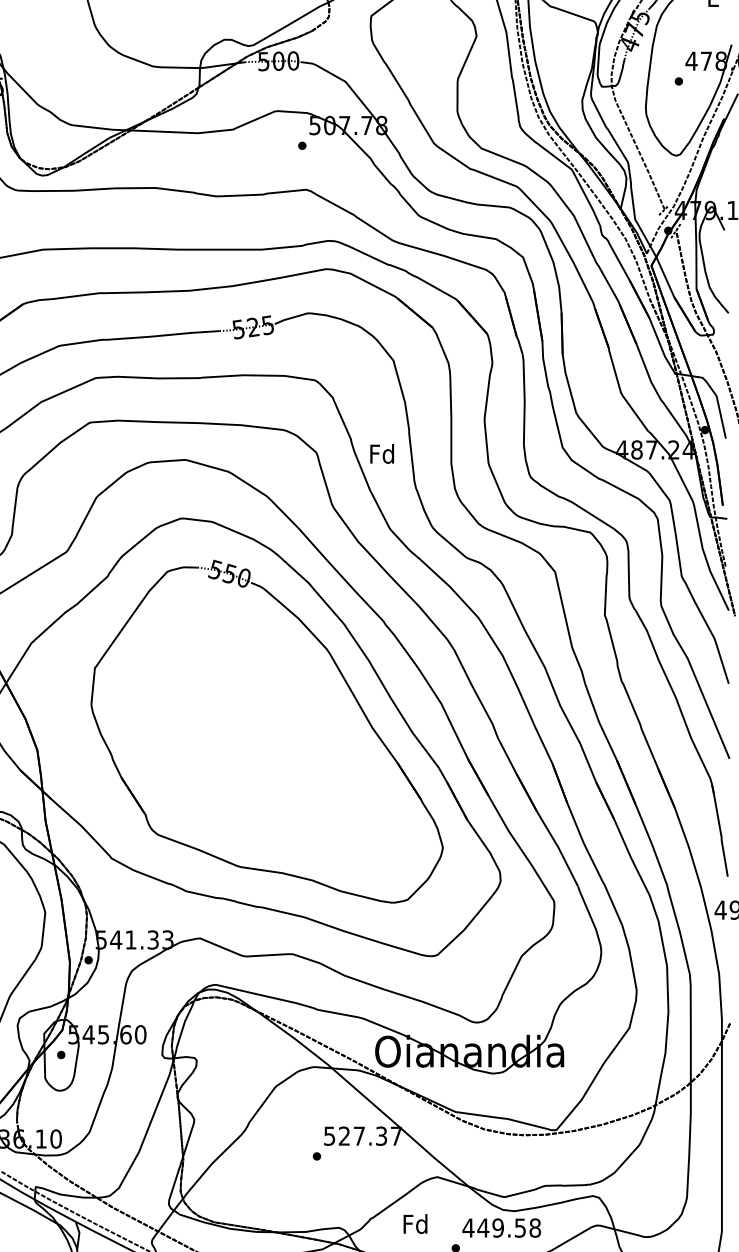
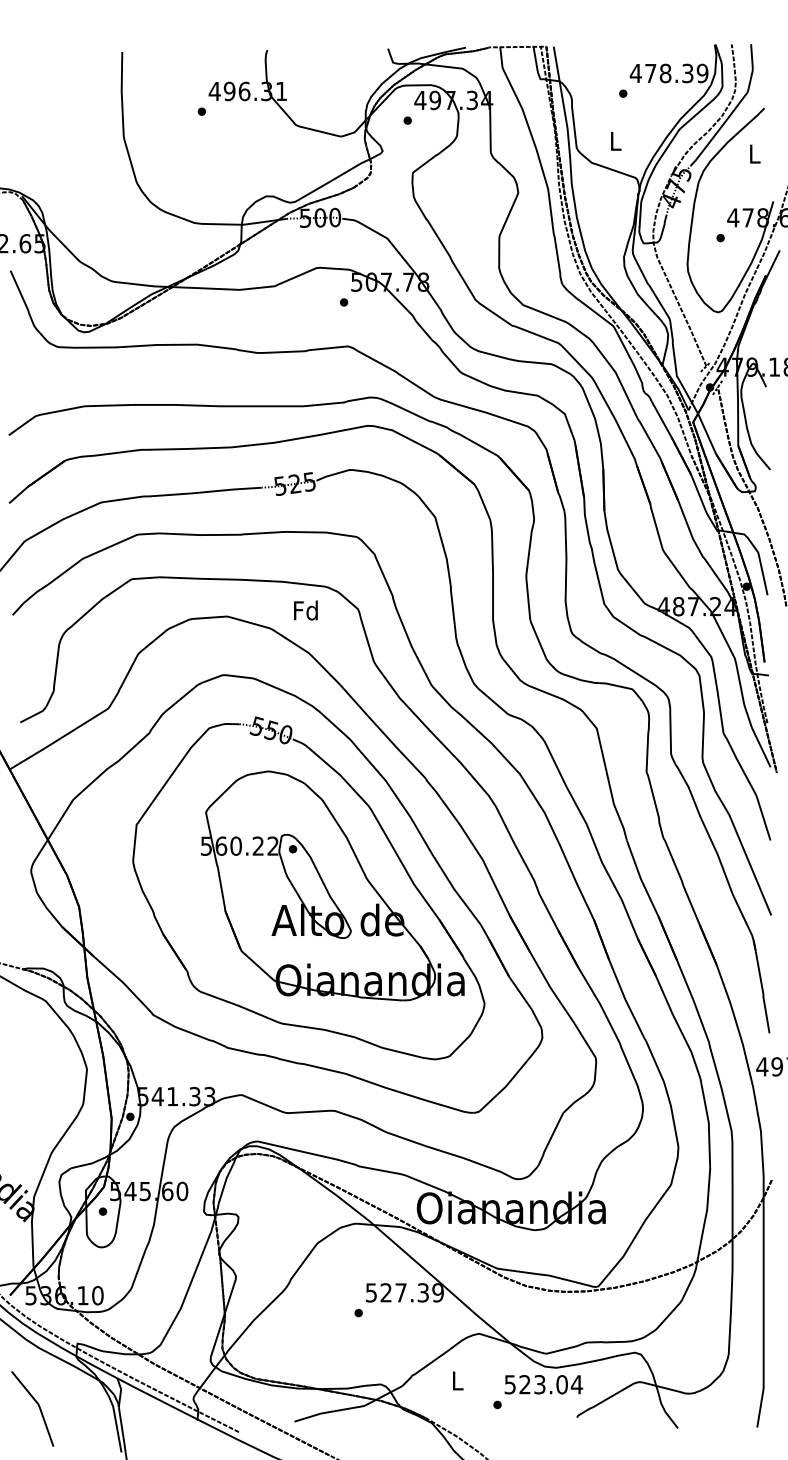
text: (381, 453) -> (305, 610), moved
part: (290, 728) -> (332, 885), added
text: (395, 1135) -> (437, 1292), 527.37 -> 527.39
text: (415, 1223) -> (457, 1380), Fd -> L
text: (501, 1227) -> (543, 1384), 449.58 -> 523.04

